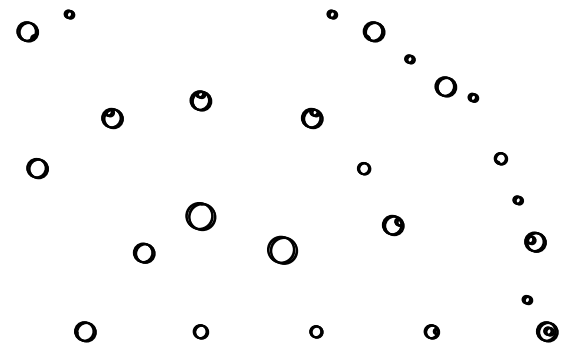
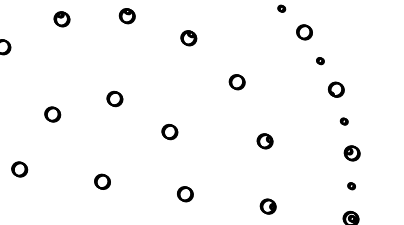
part: (473, 97) -> (320, 60), moved
part: (312, 118) -> (188, 38), moved
part: (500, 158) -> (336, 89), size x1.67
part: (363, 168) -> (236, 82), size x1.67
part: (200, 215) -> (114, 98), size x0.71
part: (393, 225) -> (265, 141), moved
part: (282, 249) -> (169, 131), size x0.71
part: (143, 252) -> (52, 113), moved
part: (527, 300) -> (351, 186), moved
part: (200, 331) -> (102, 181), size x1.43
part: (316, 331) -> (185, 193), size x1.67
part: (431, 331) -> (268, 206), size x1.43

